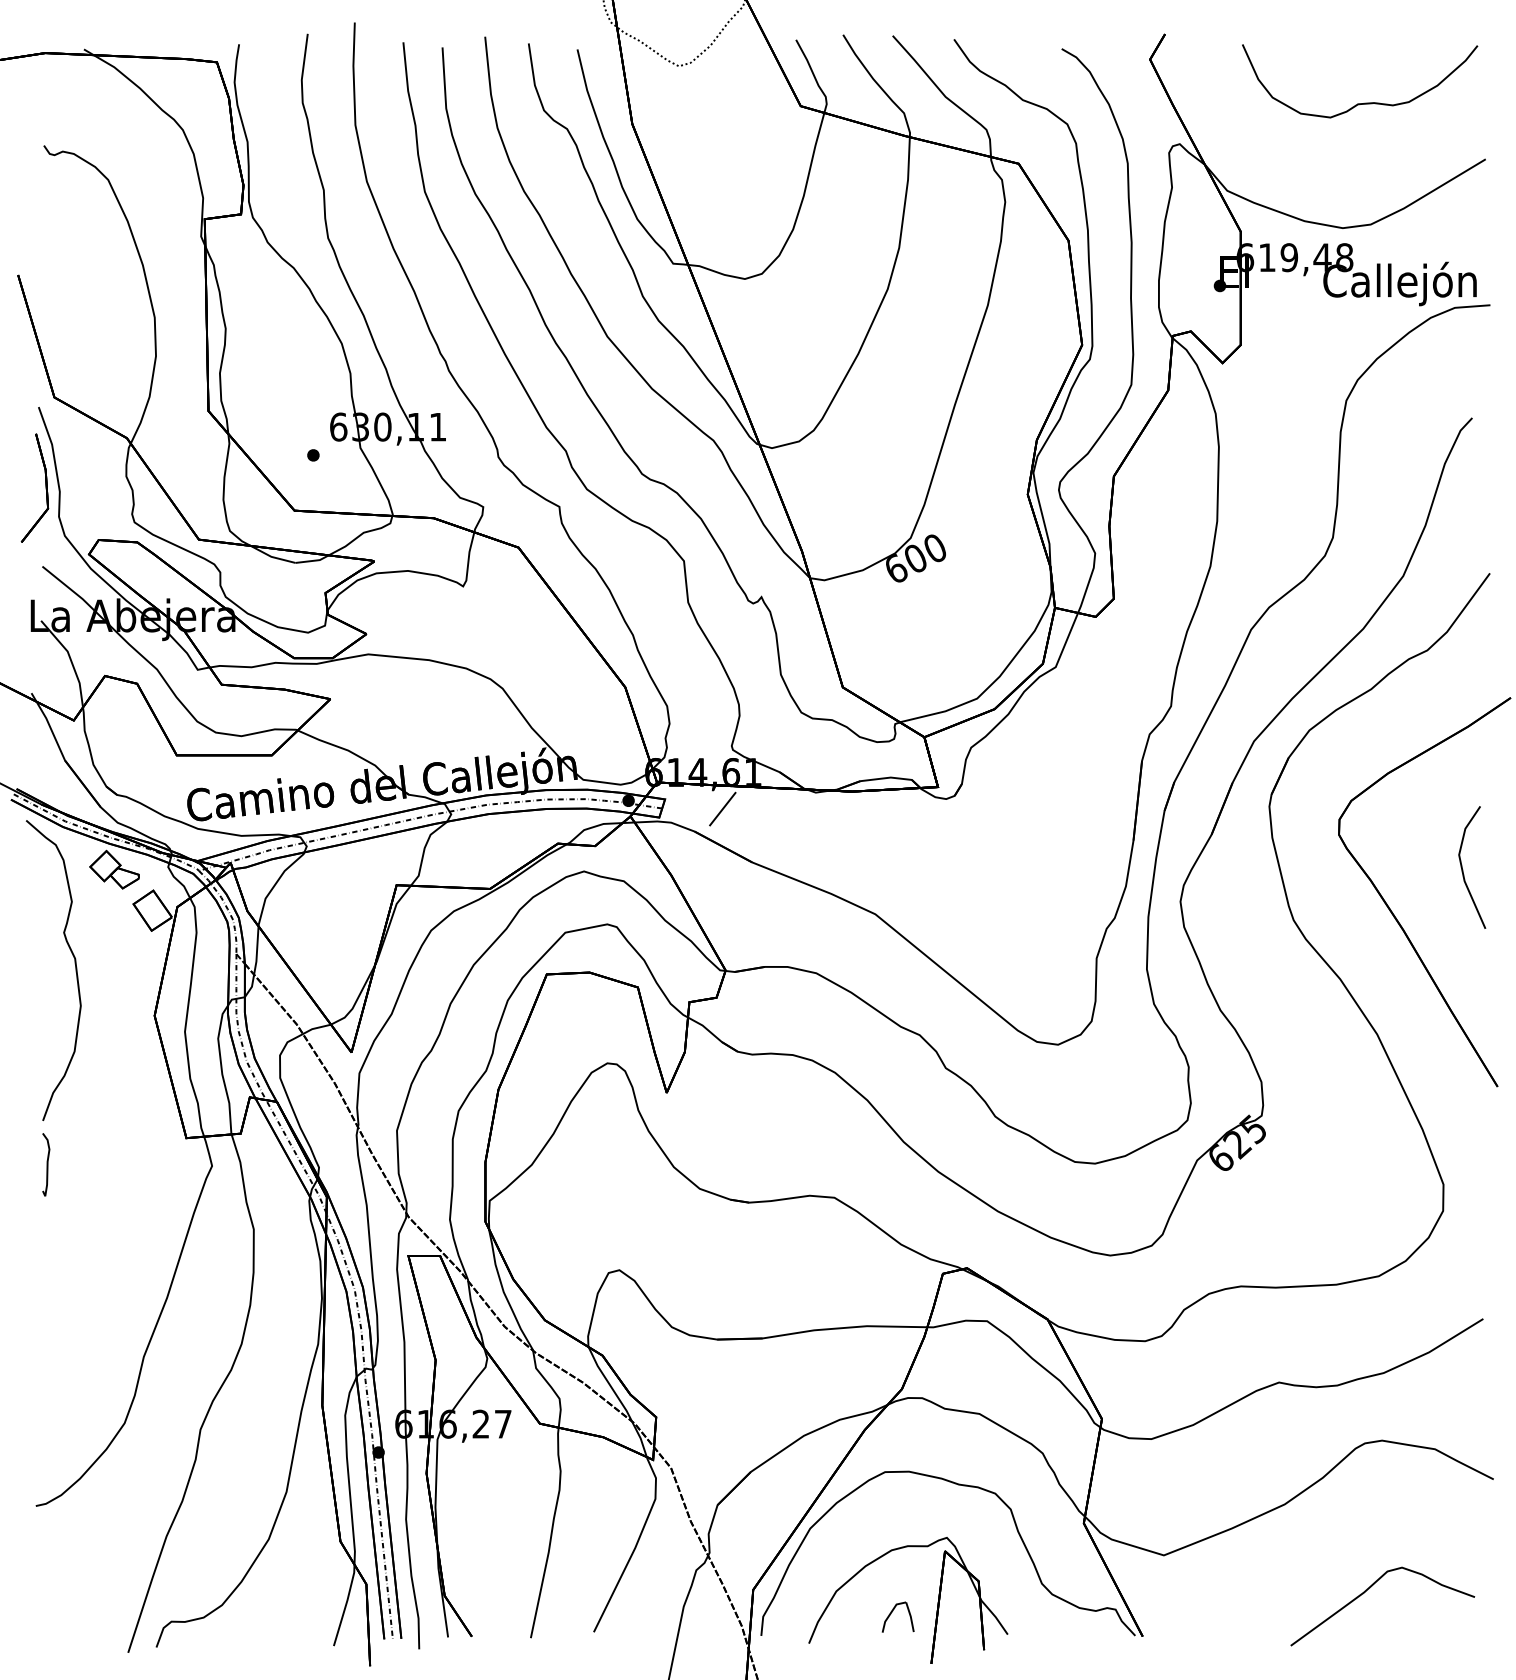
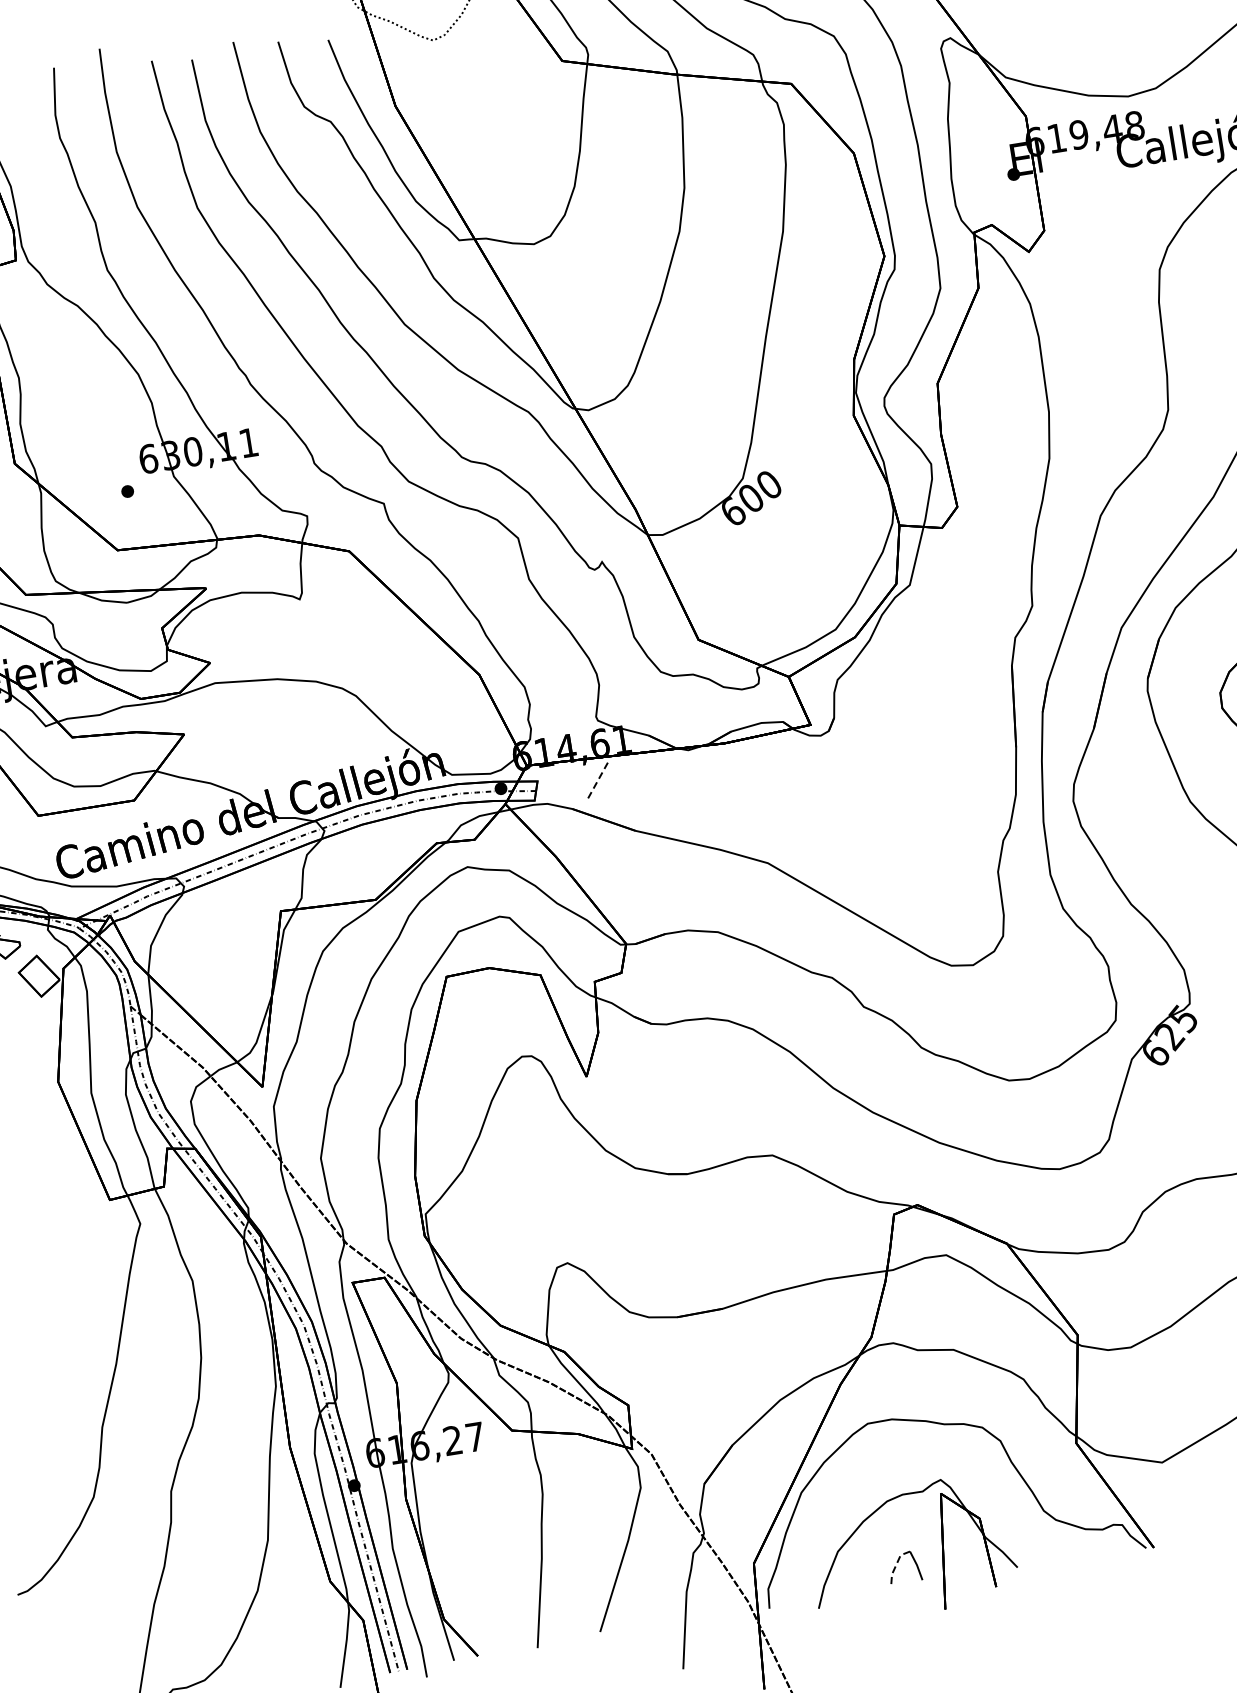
line: (722, 809) -> (597, 782), solid -> dashed
line: (890, 1614) -> (896, 1566), solid -> dashed

